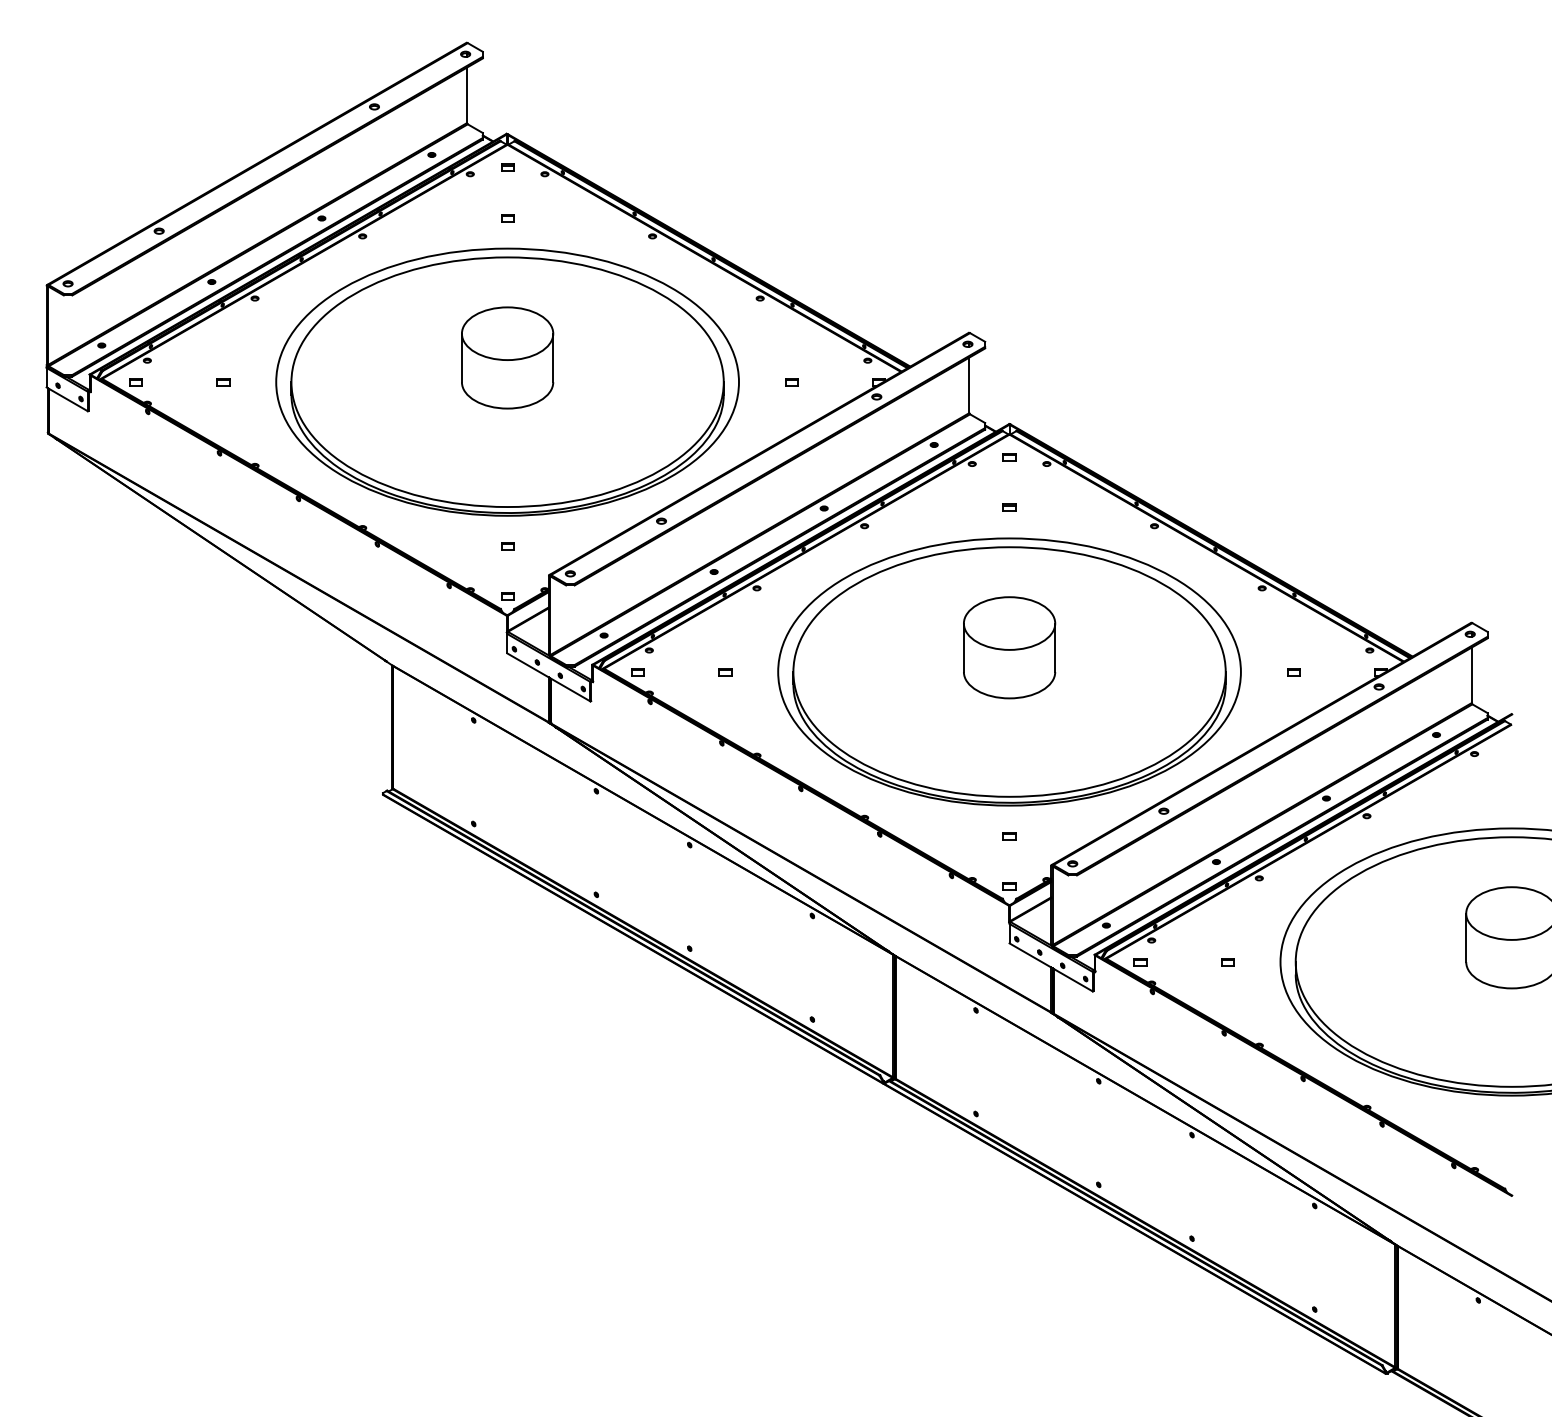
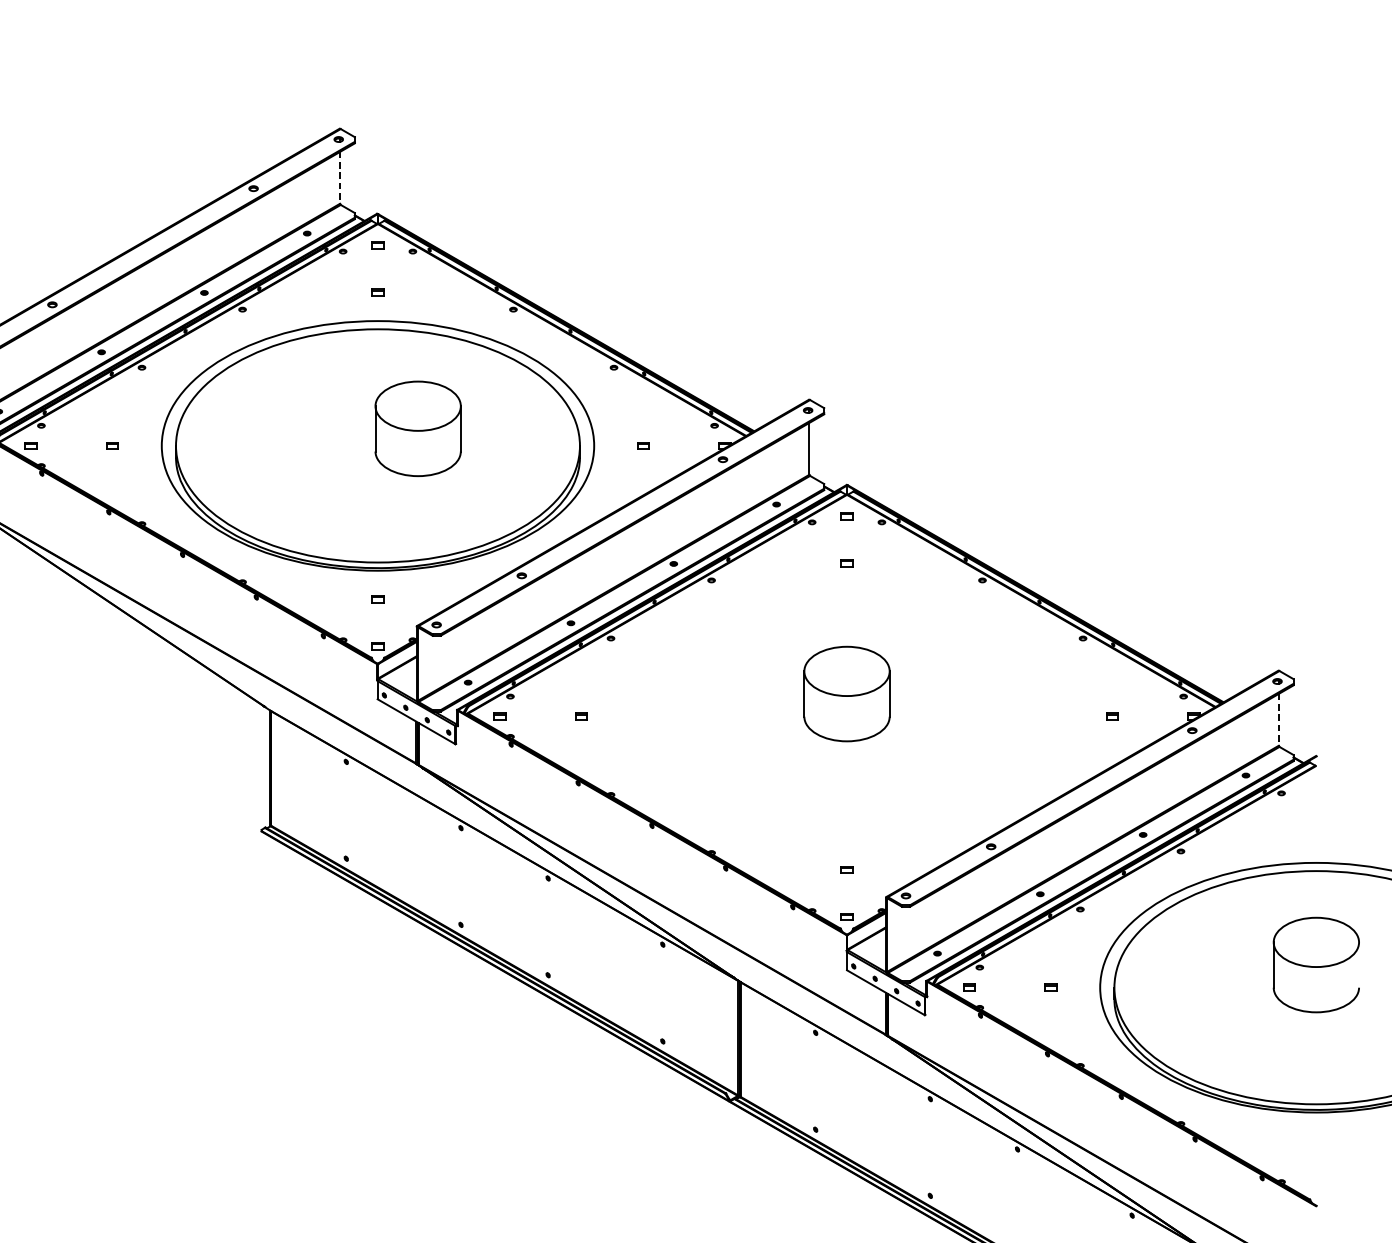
line: (467, 95) -> (340, 178), solid -> dashed
part: (507, 357) -> (418, 428), moved
part: (1009, 671) -> (846, 716), removed
line: (1471, 675) -> (1278, 719), solid -> dashed

